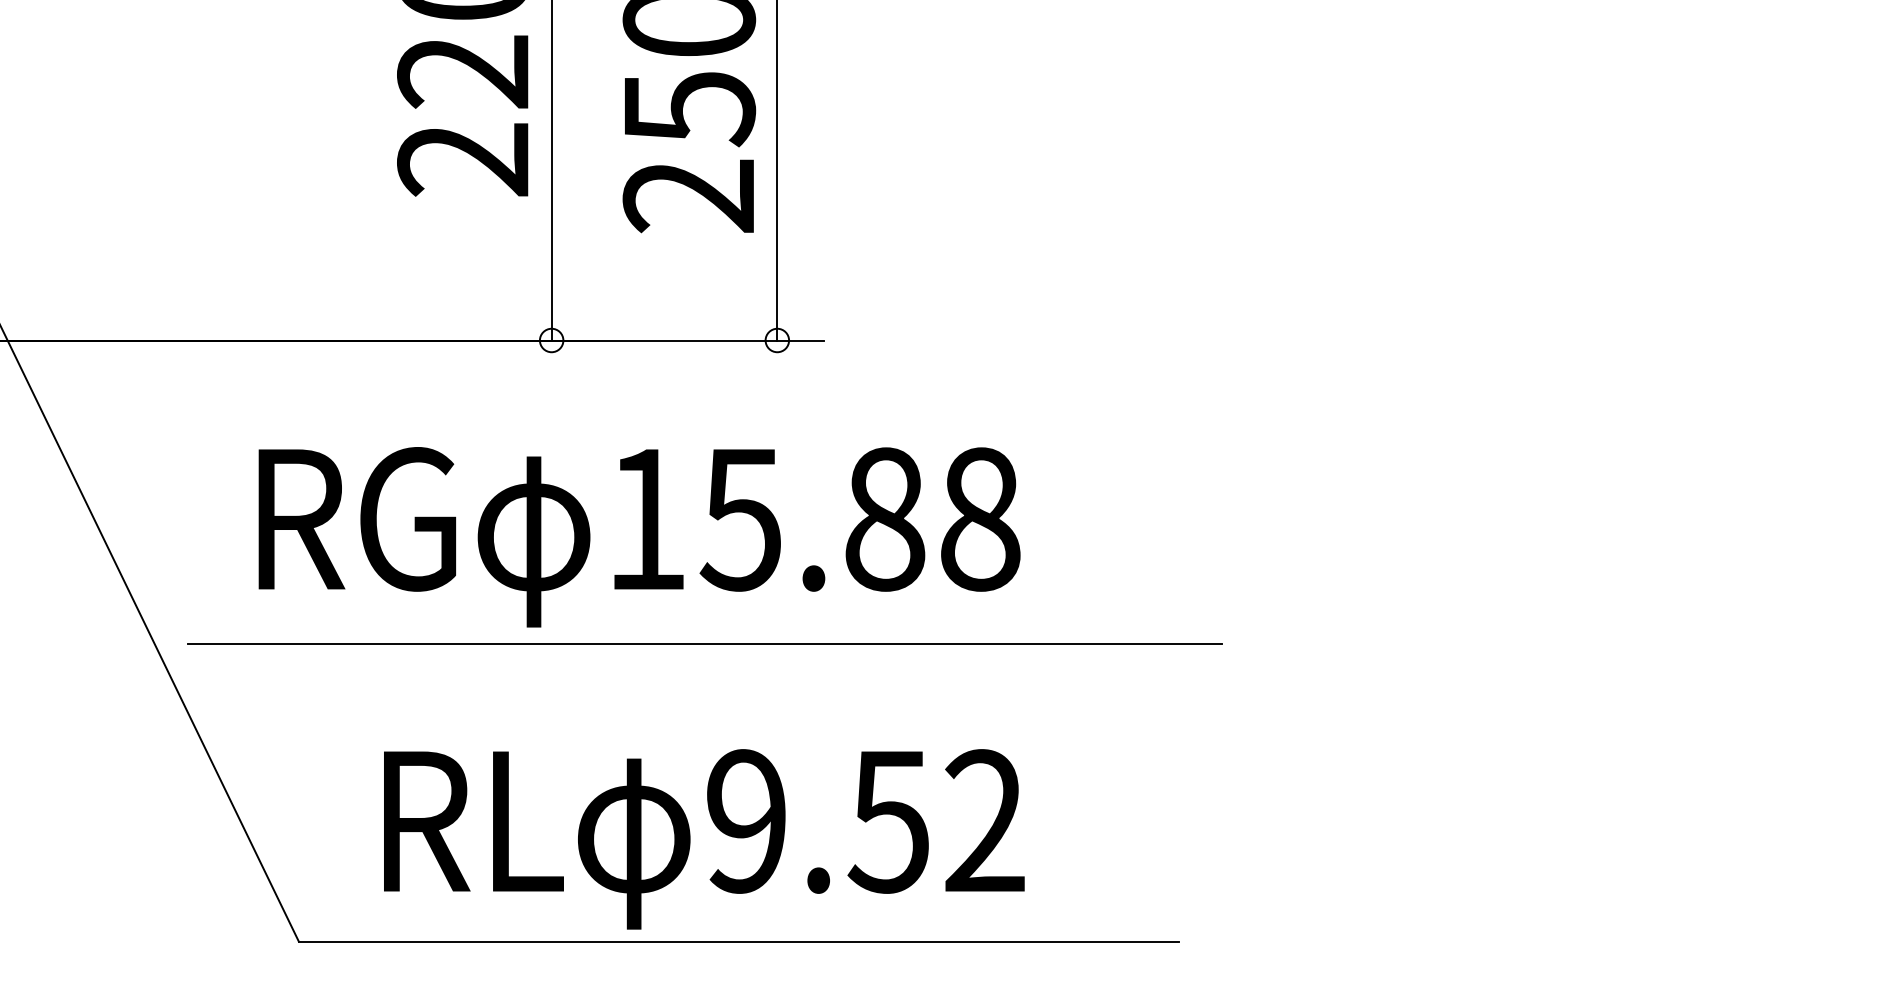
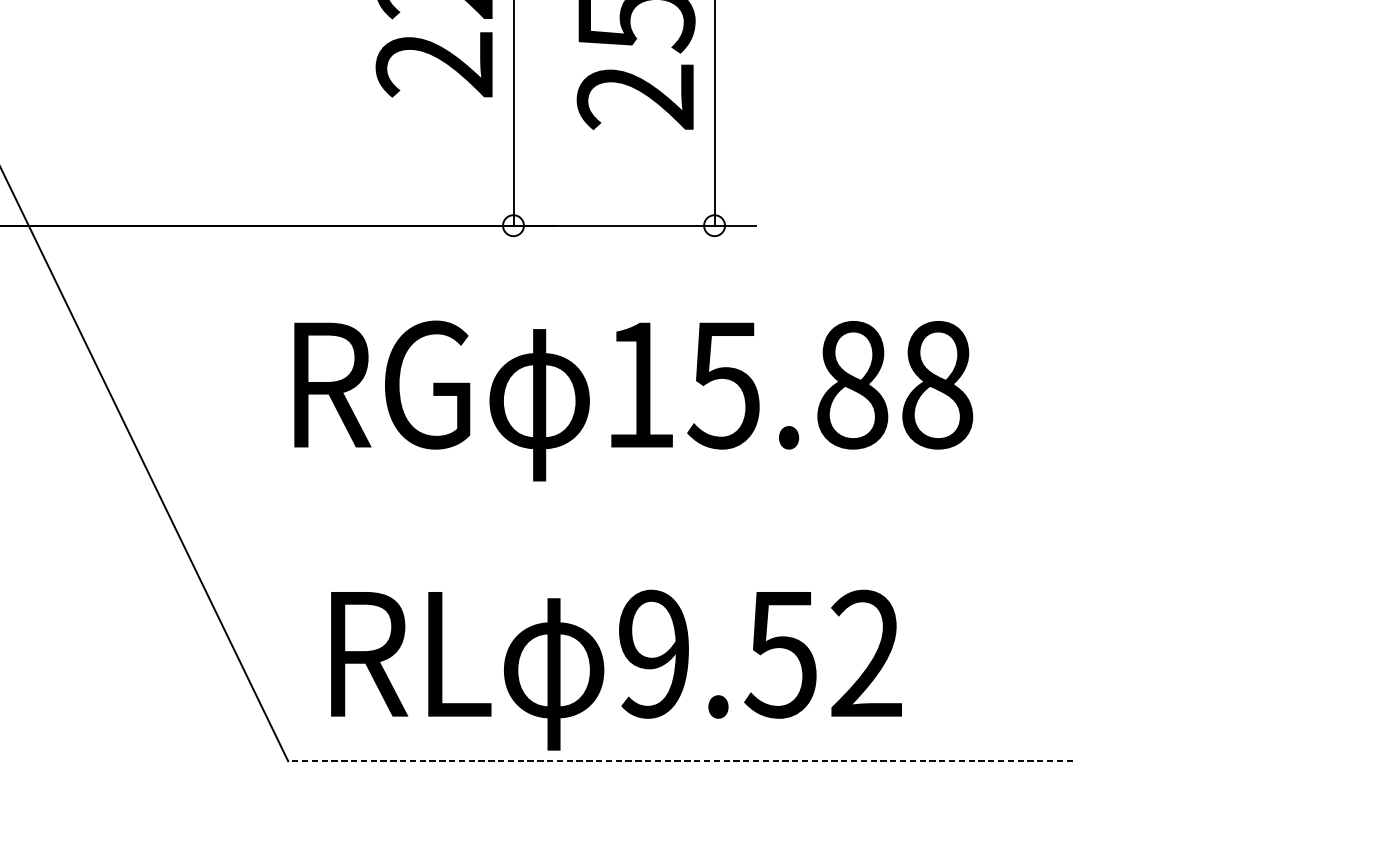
text: (639, 537) -> (633, 401), moved
line: (704, 643) -> (649, 495), removed
text: (704, 839) -> (616, 670), moved
line: (738, 941) -> (679, 761), solid -> dashed

